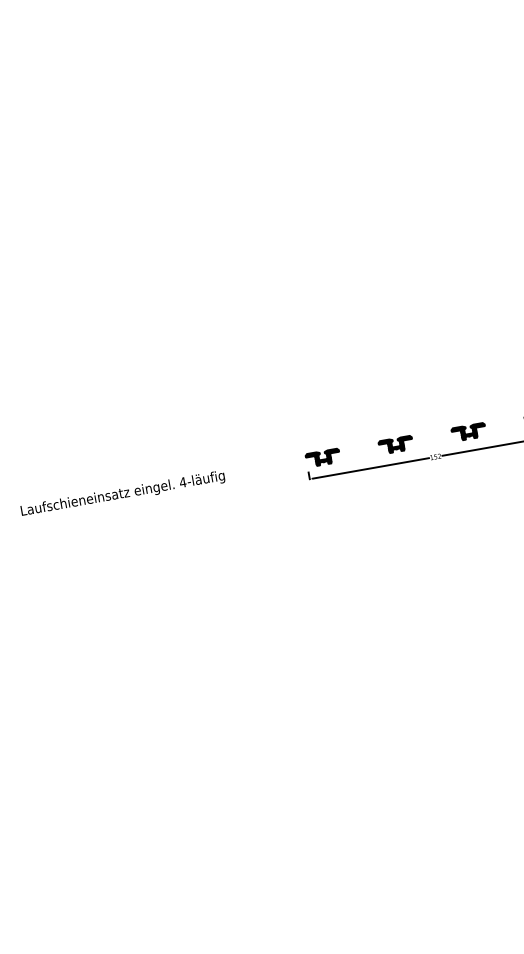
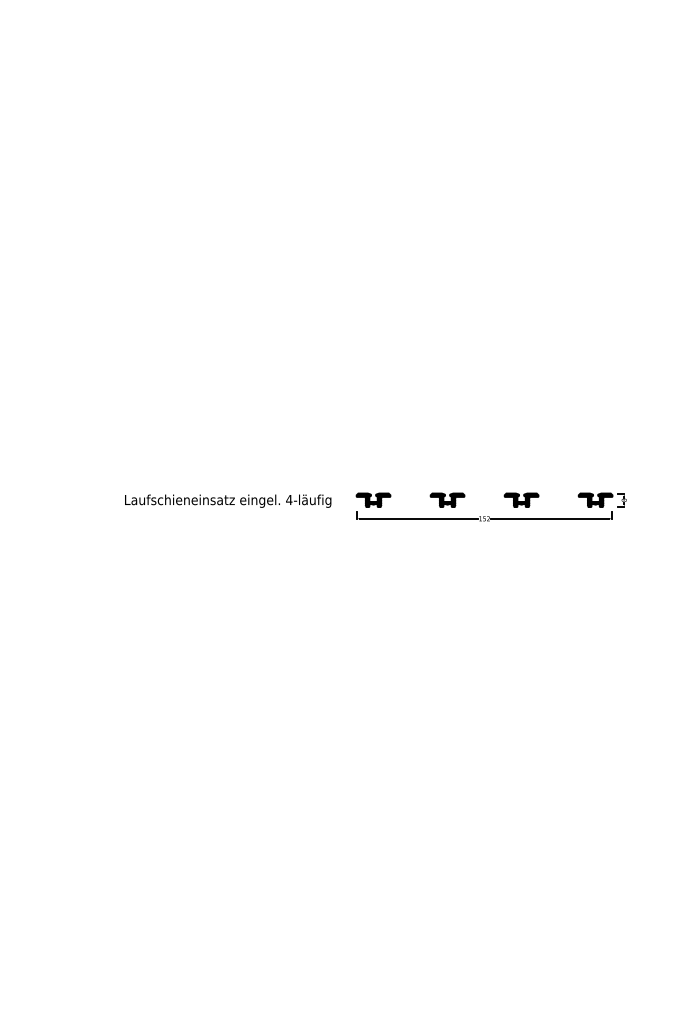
text: (123, 493) -> (228, 500), moved

